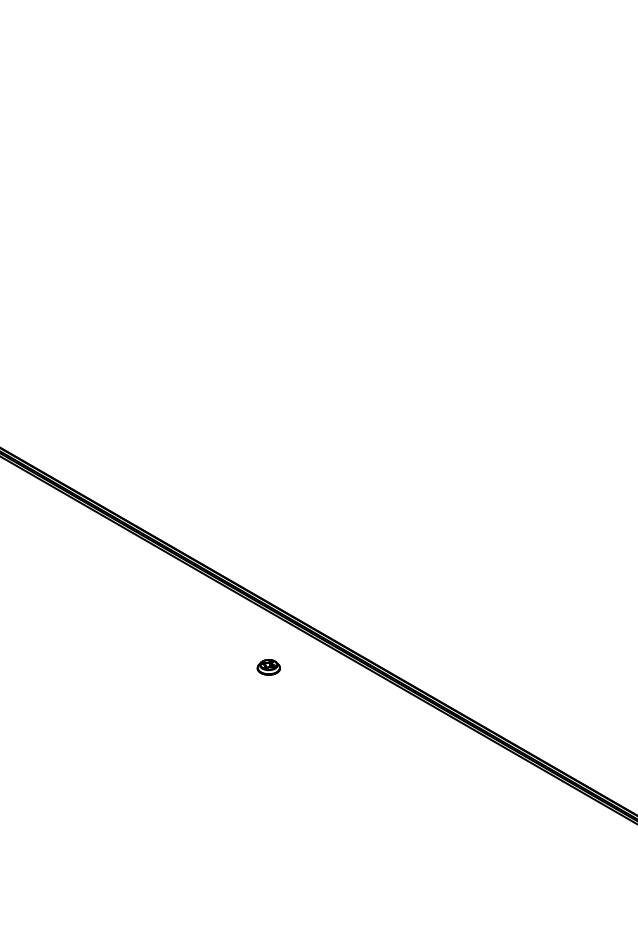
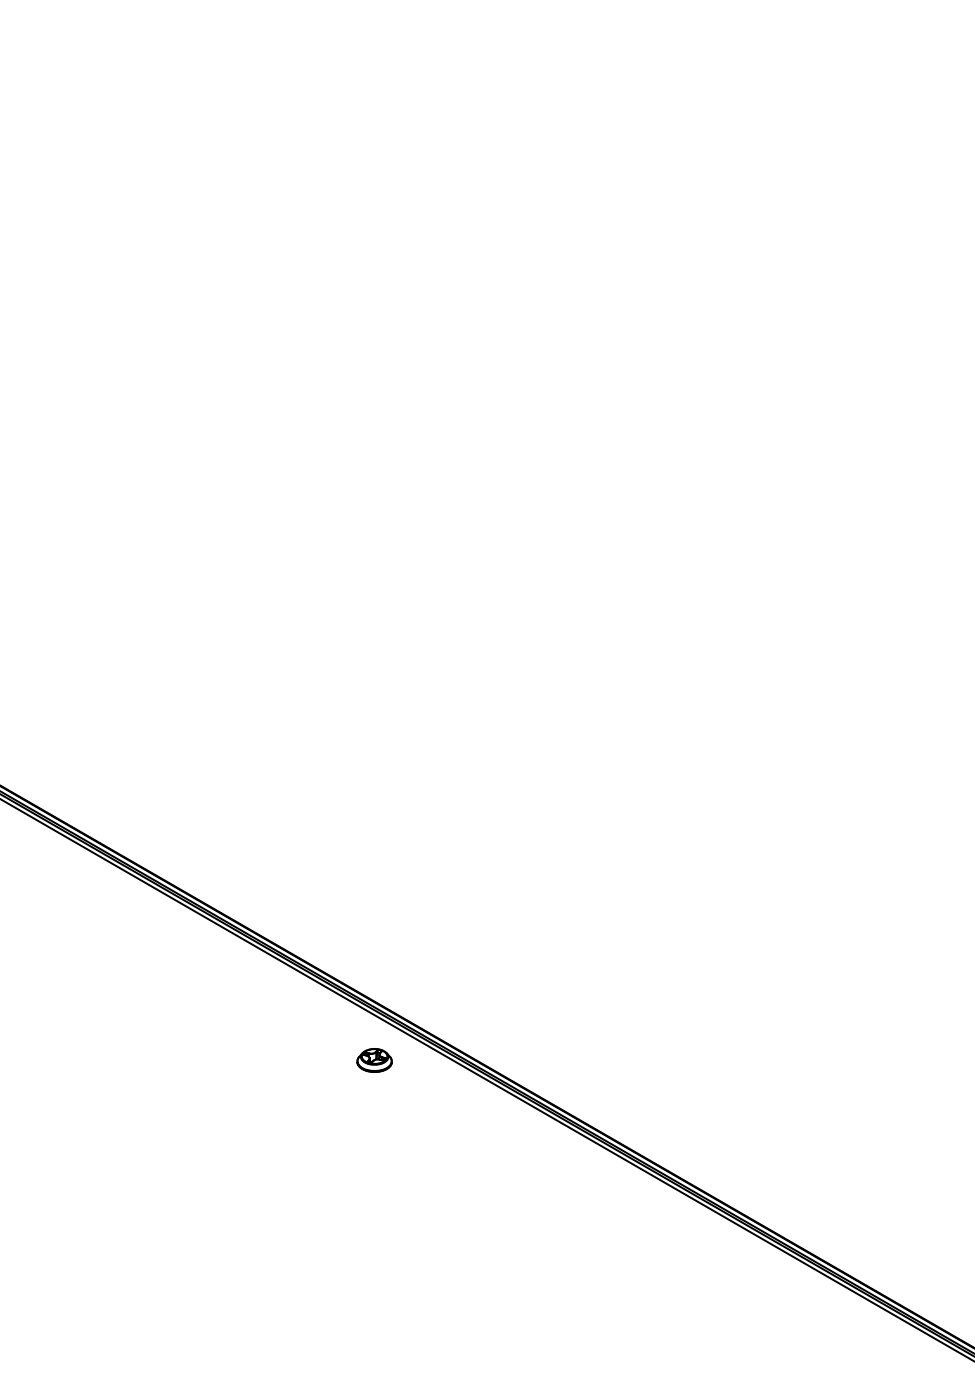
part: (268, 667) -> (374, 1060), moved

